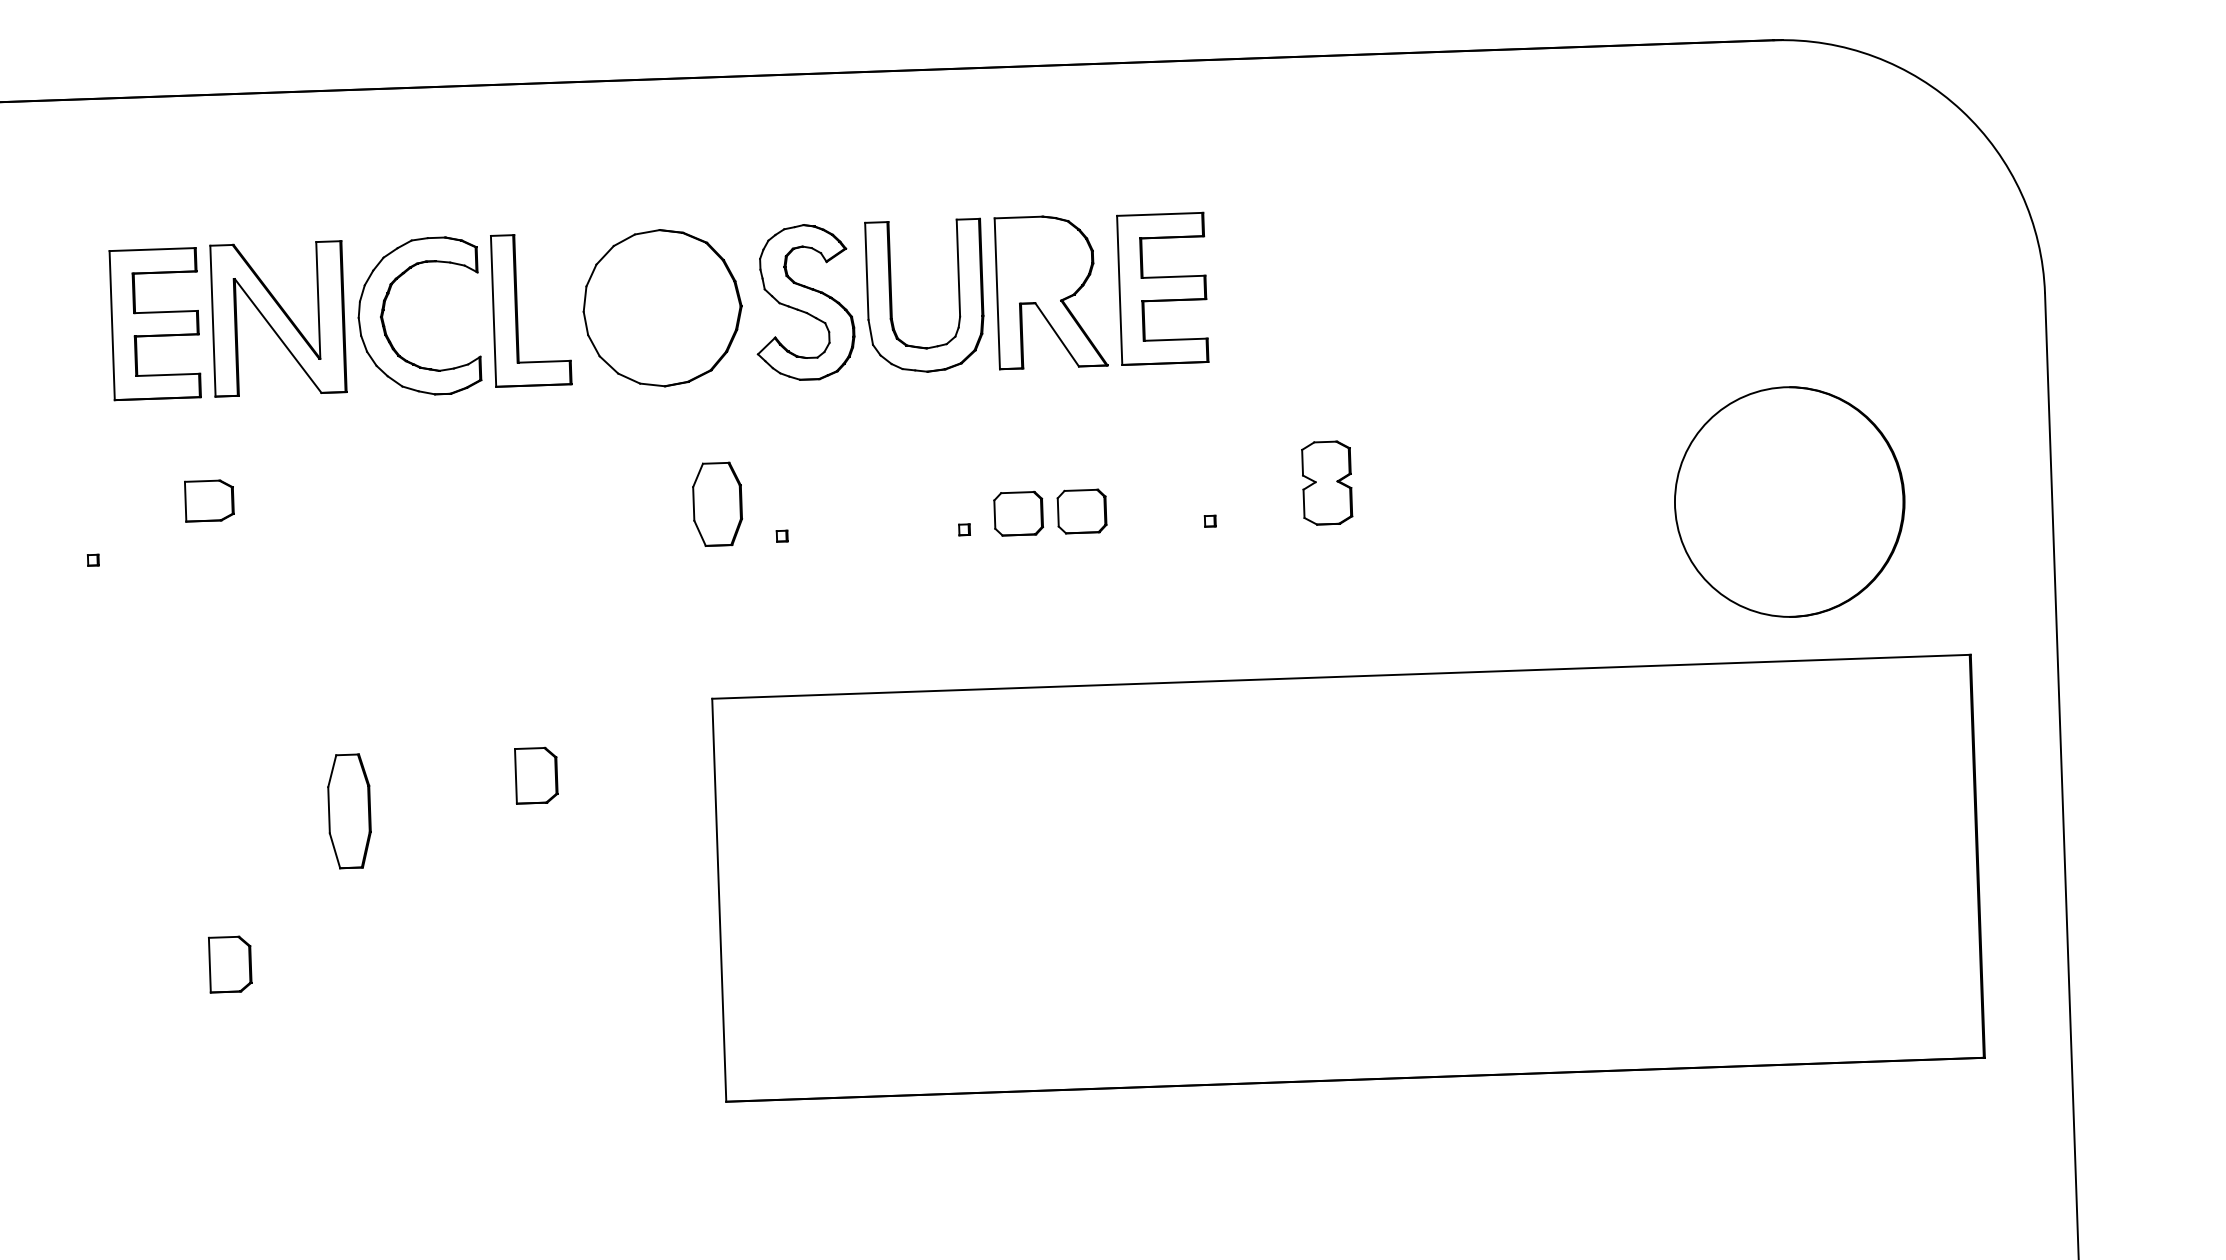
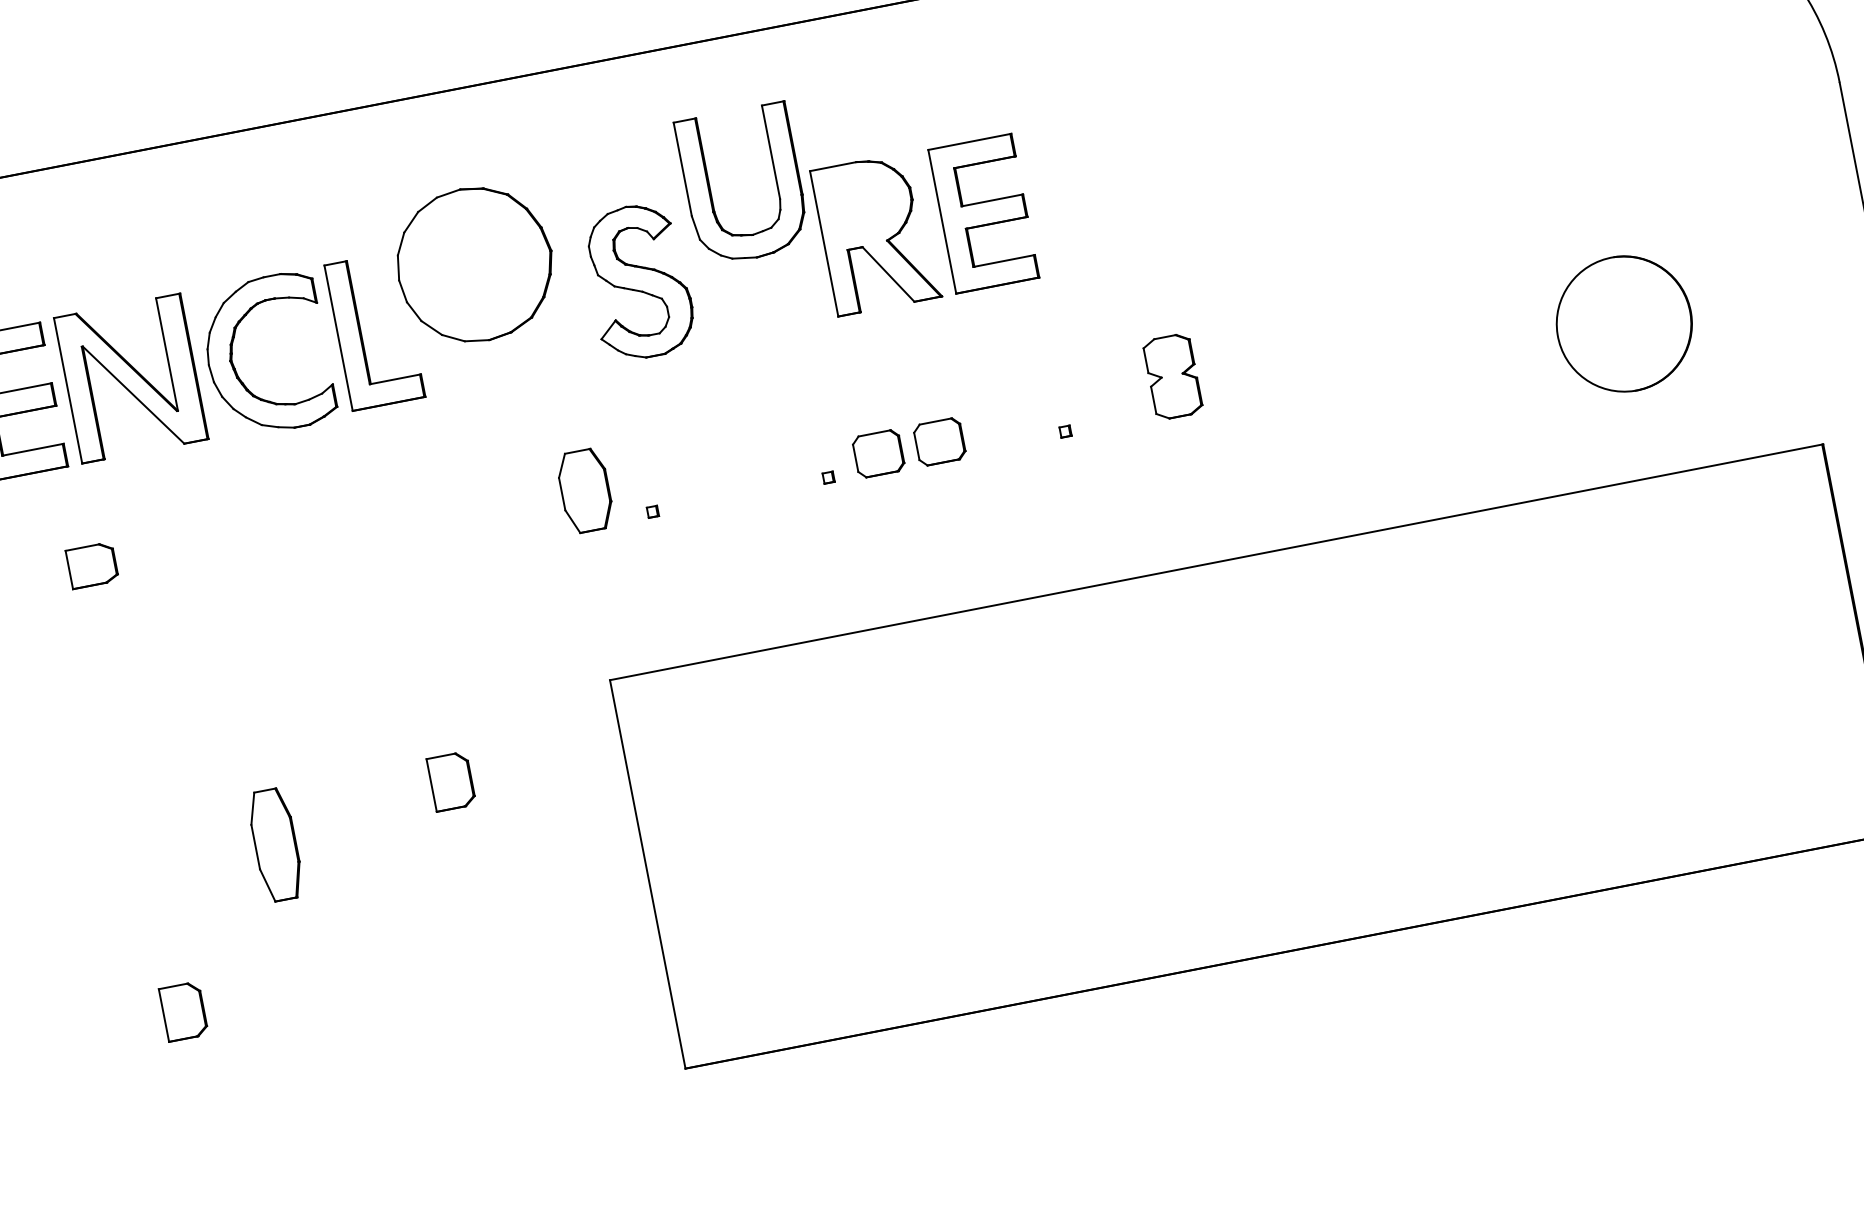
part: (892, 298) -> (711, 191), moved
part: (662, 308) -> (474, 265), moved
part: (1789, 501) -> (1623, 323), size x0.6

